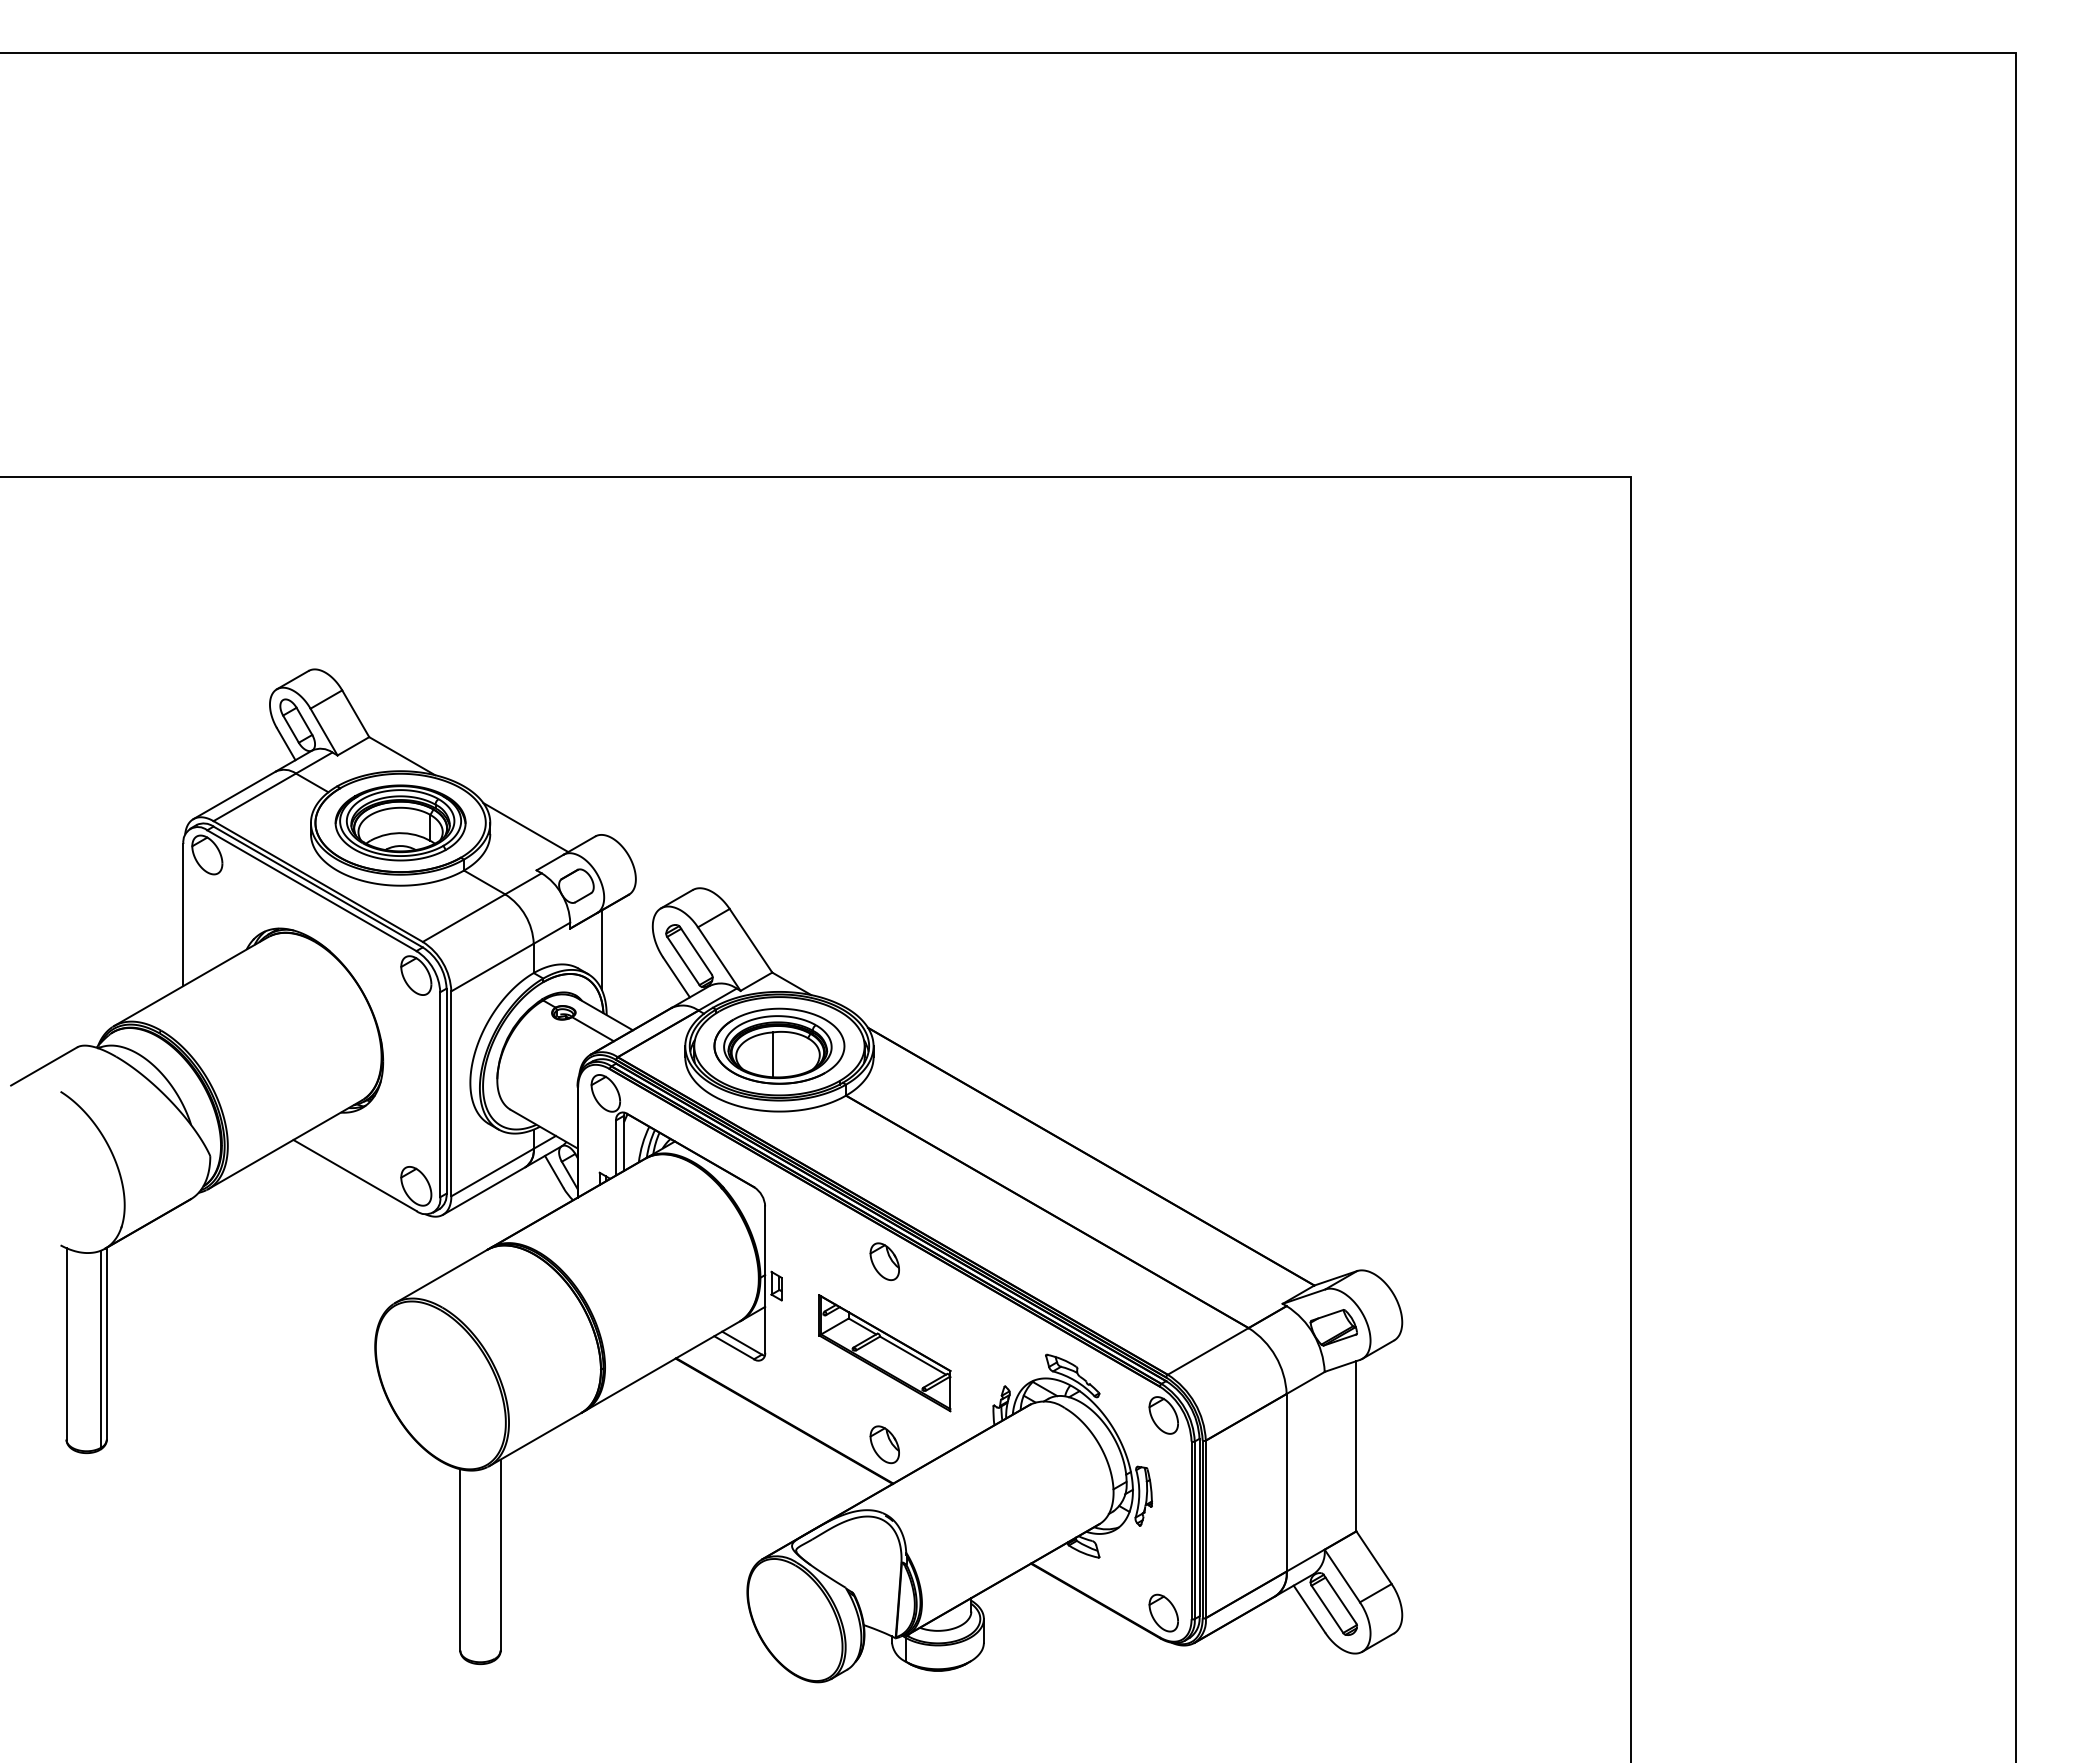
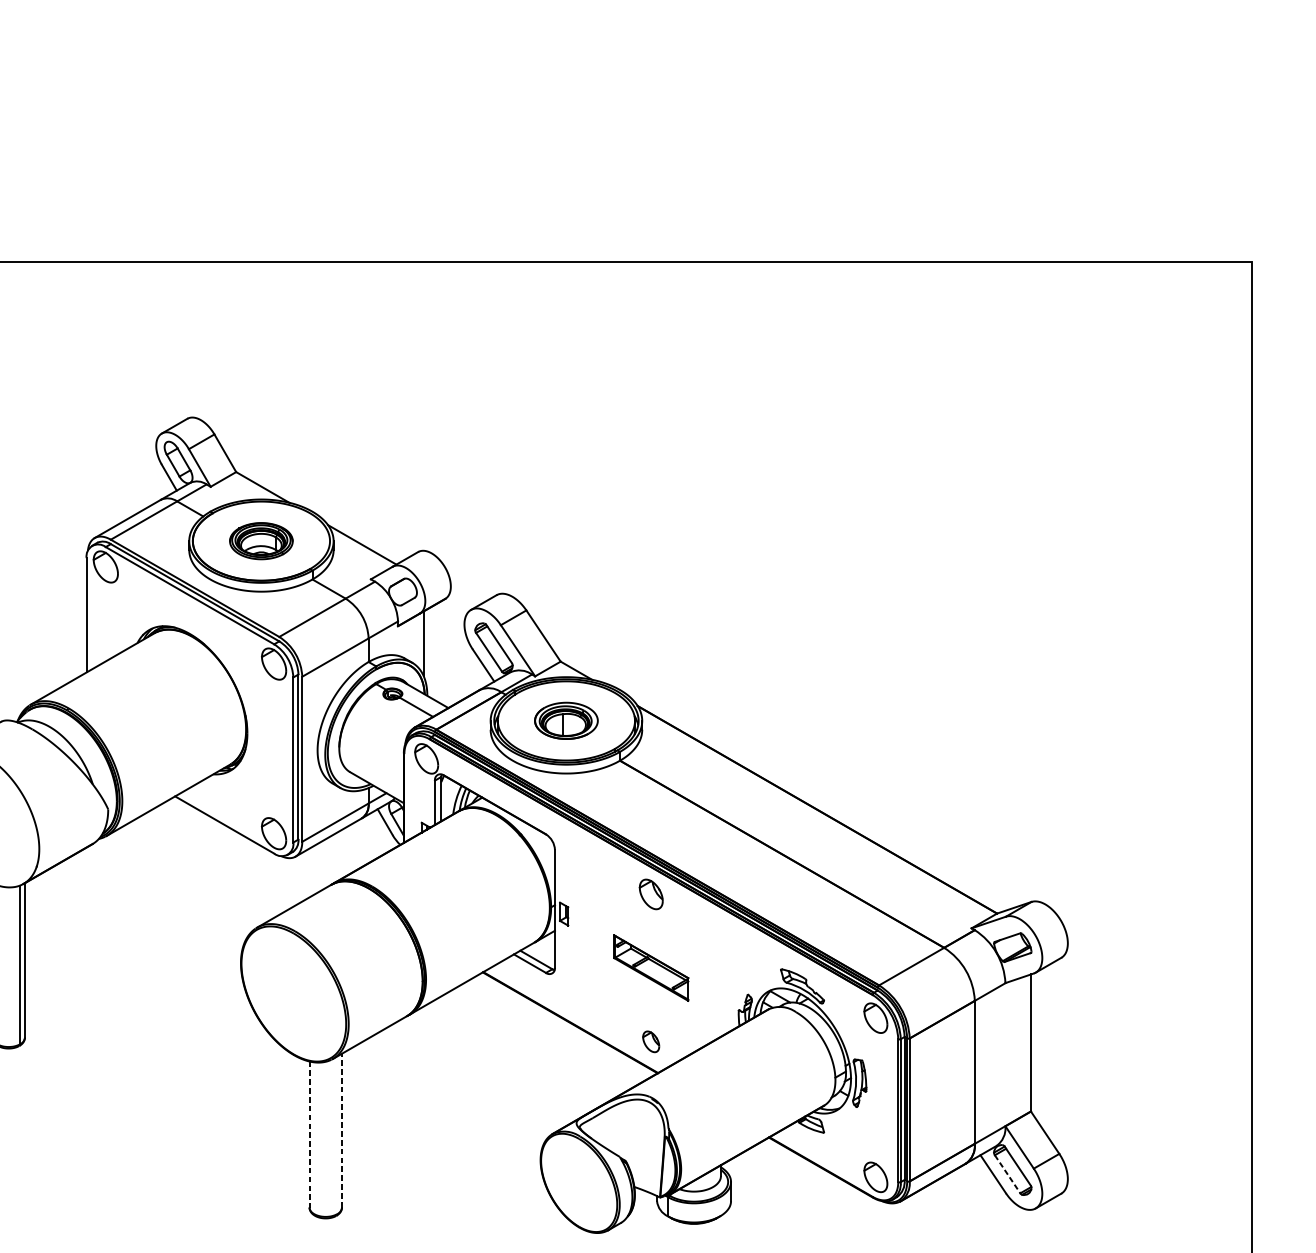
part: (400, 822) -> (261, 540), size x0.6
part: (779, 1045) -> (566, 720), size x0.6
part: (884, 1353) -> (651, 968), size x0.7
part: (884, 1444) -> (651, 1041), size x0.7
line: (500, 1555) -> (341, 1130), solid -> dashed
line: (460, 1559) -> (309, 1134), solid -> dashed
line: (1327, 1609) -> (1007, 1174), solid -> dashed

